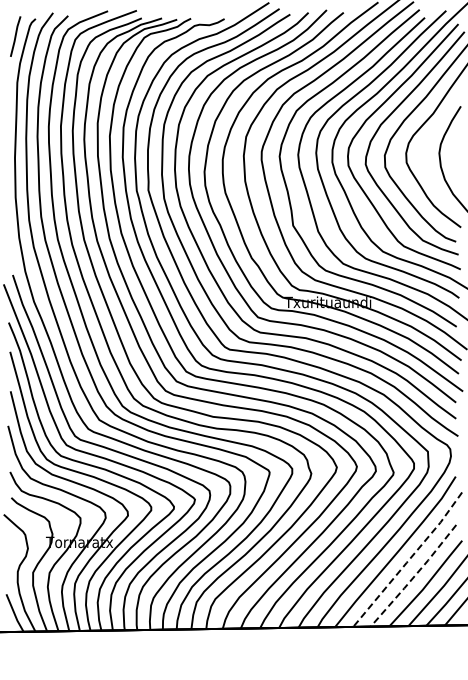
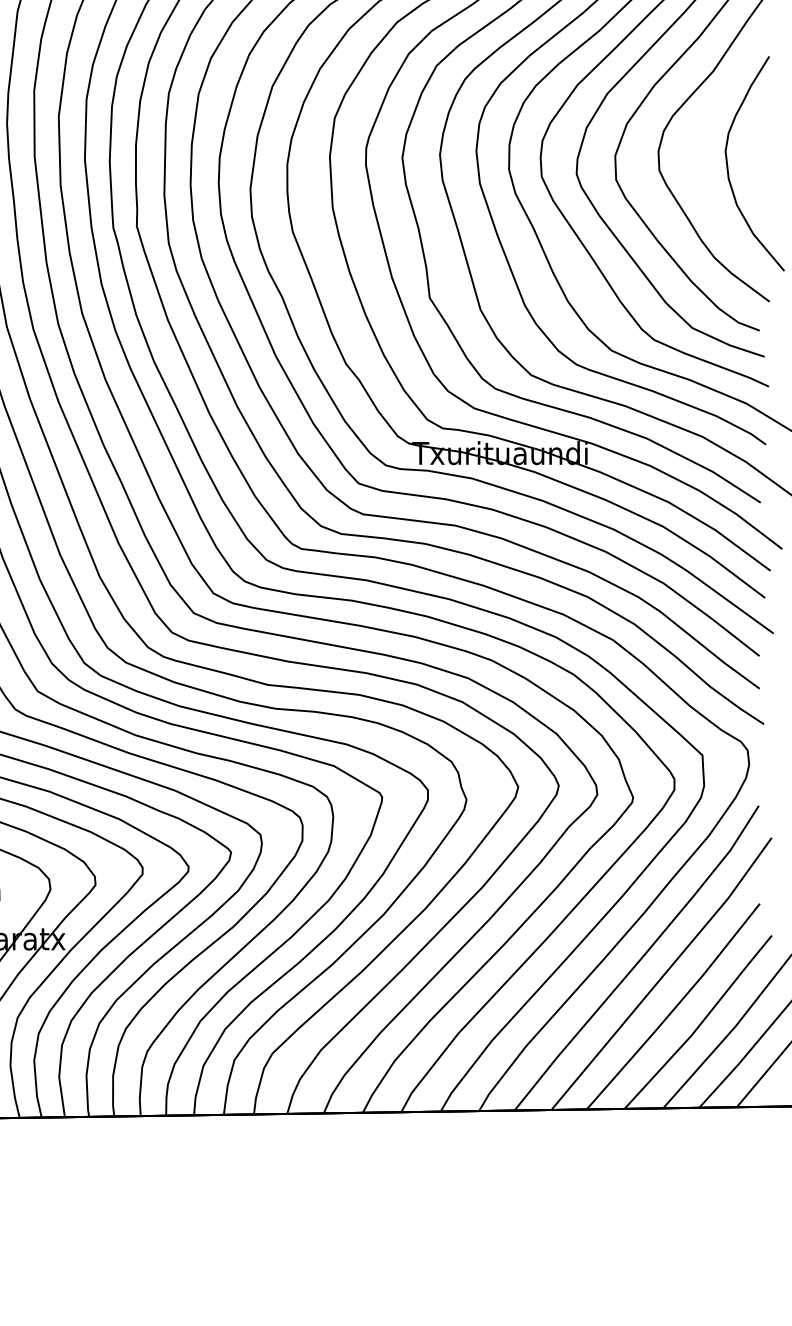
line: (408, 560) -> (663, 975), dashed -> solid
line: (414, 576) -> (675, 1007), dashed -> solid

